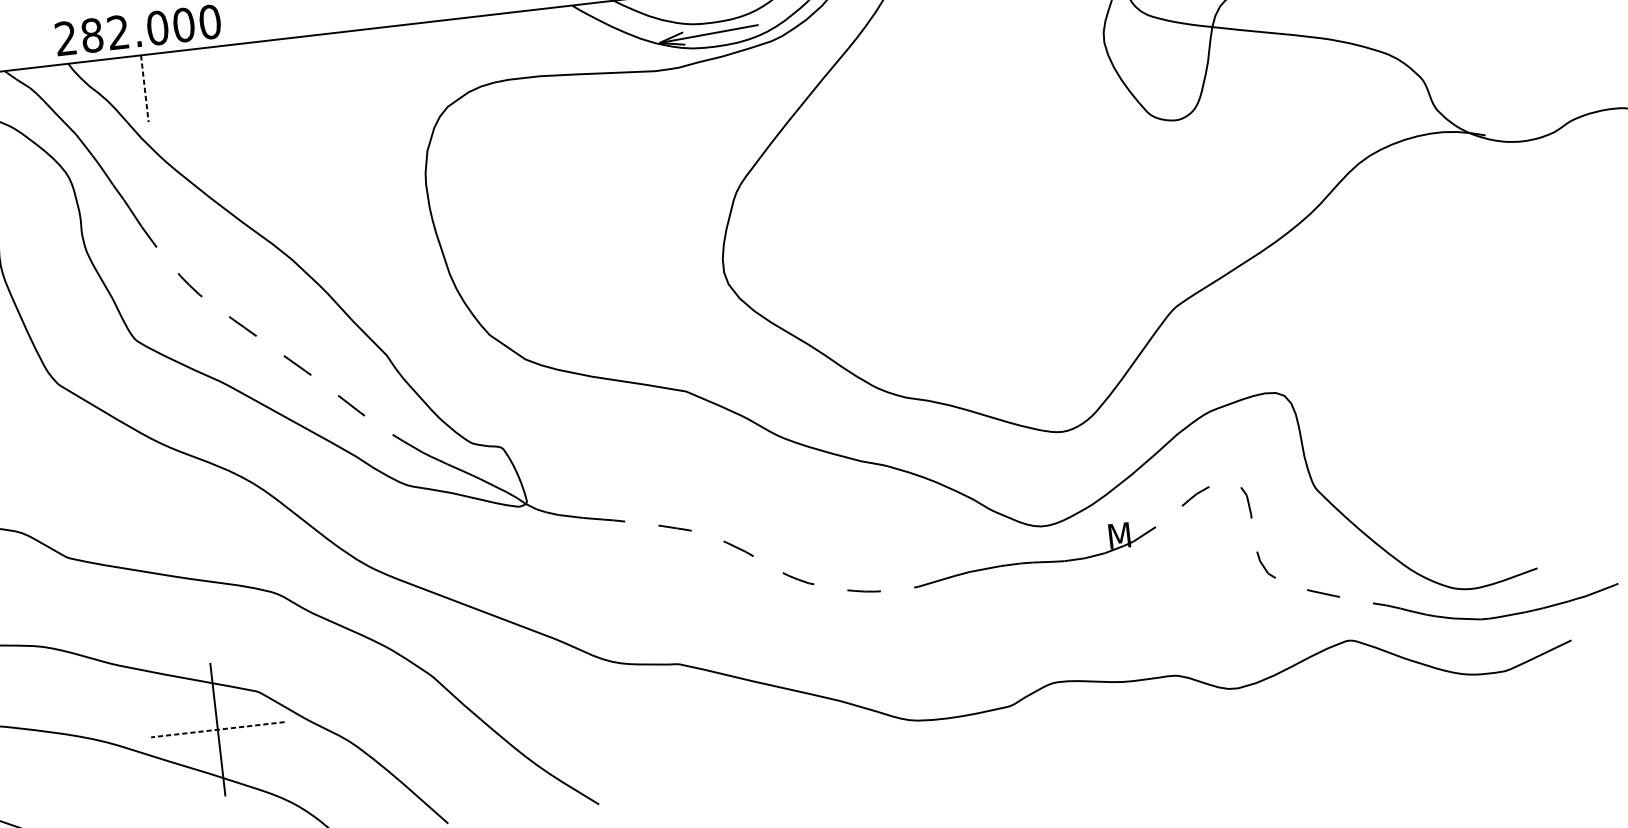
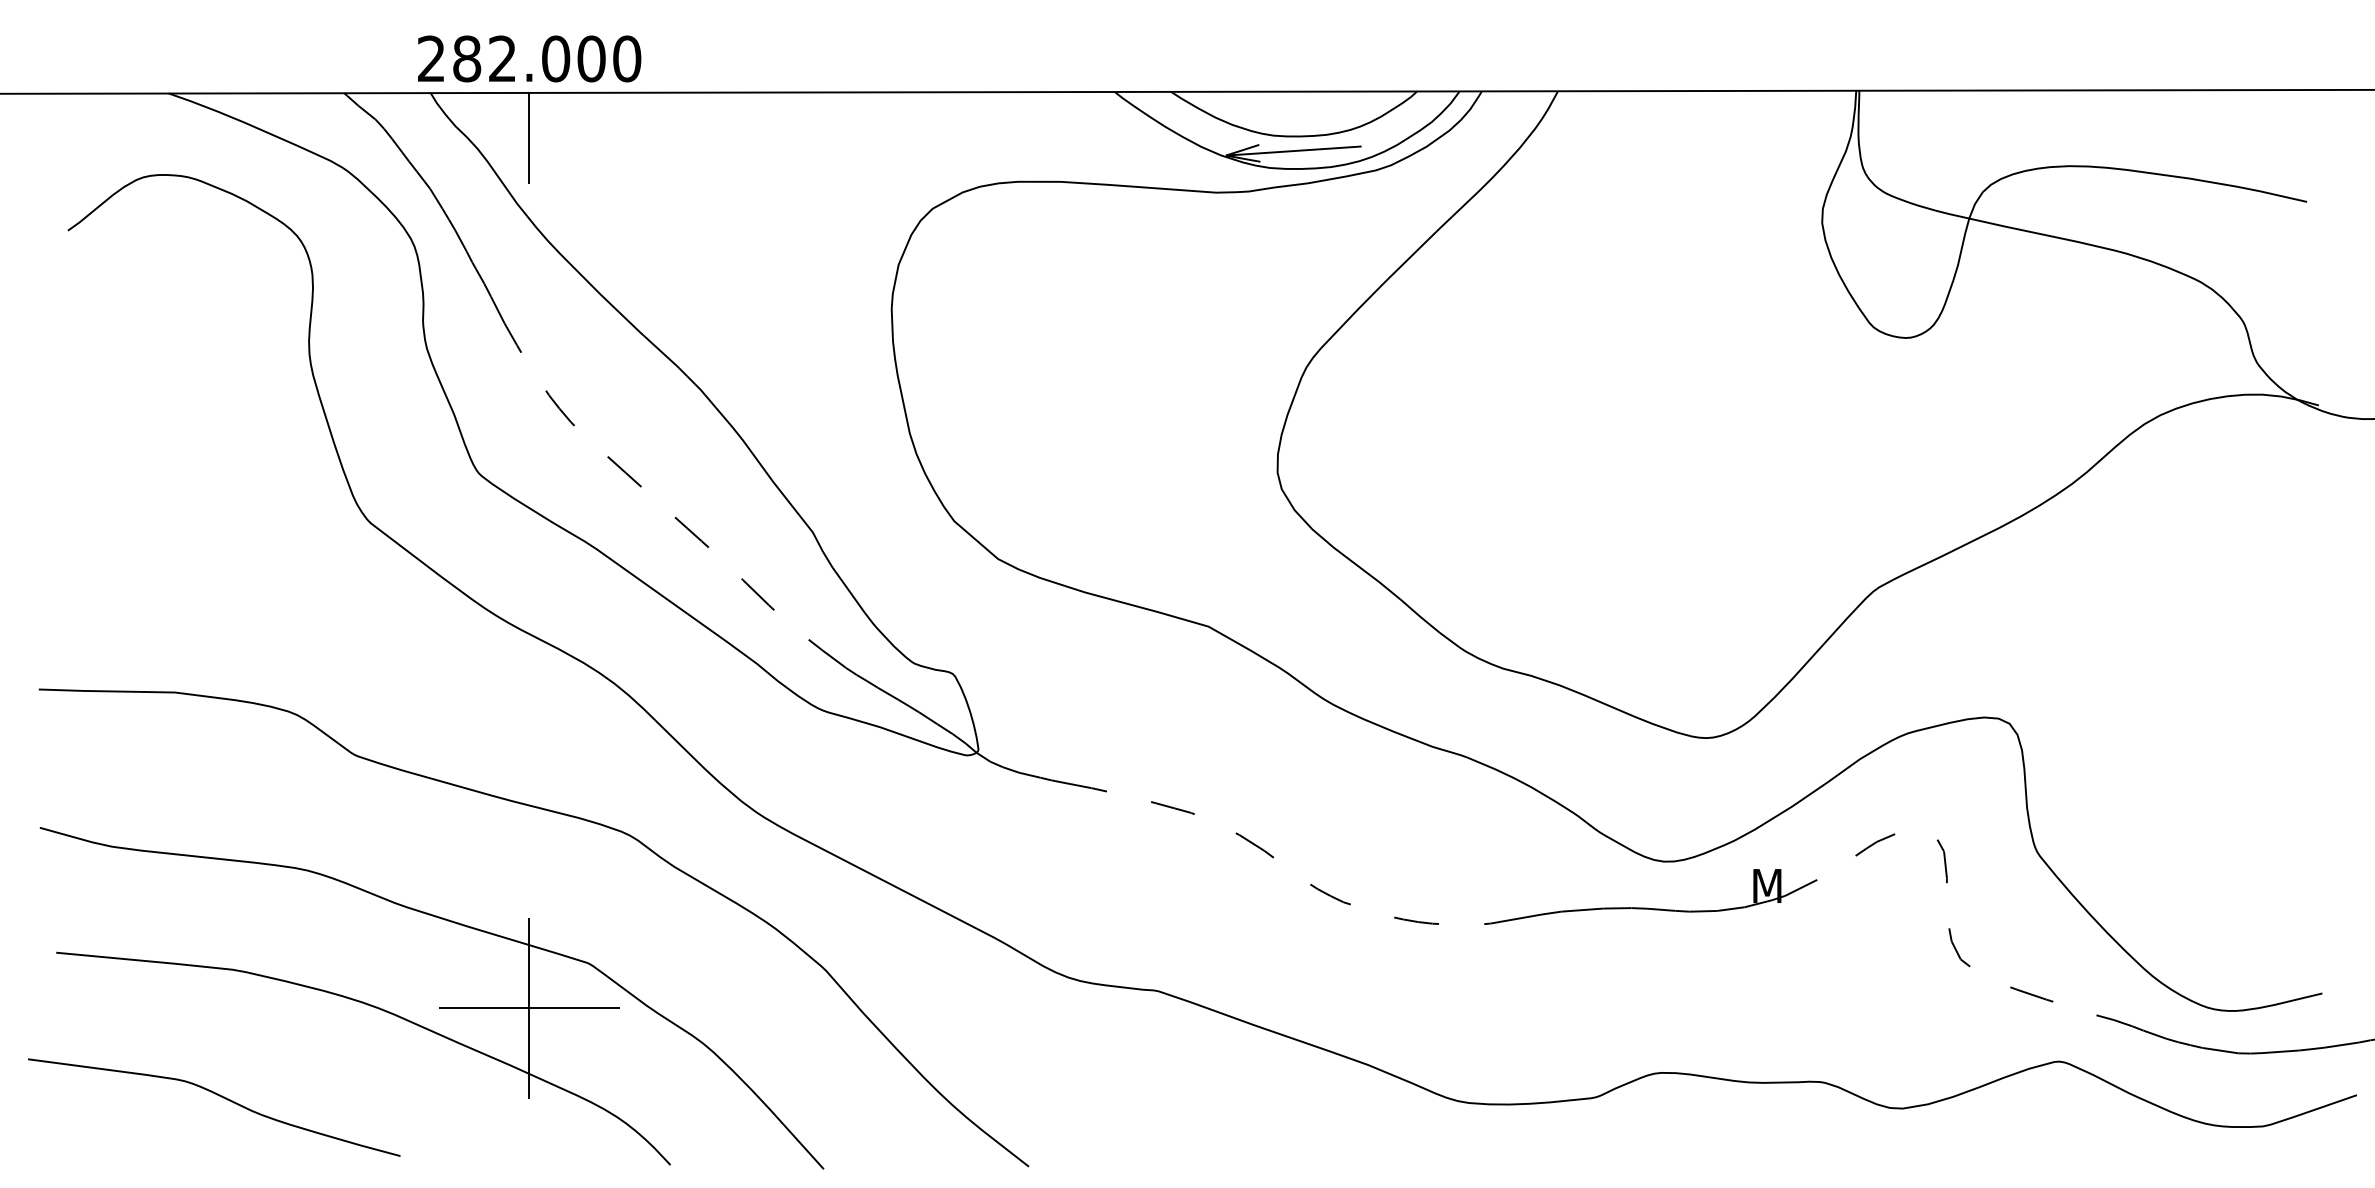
line: (144, 88) -> (529, 138), dashed -> solid
line: (217, 729) -> (529, 1008), dashed -> solid

